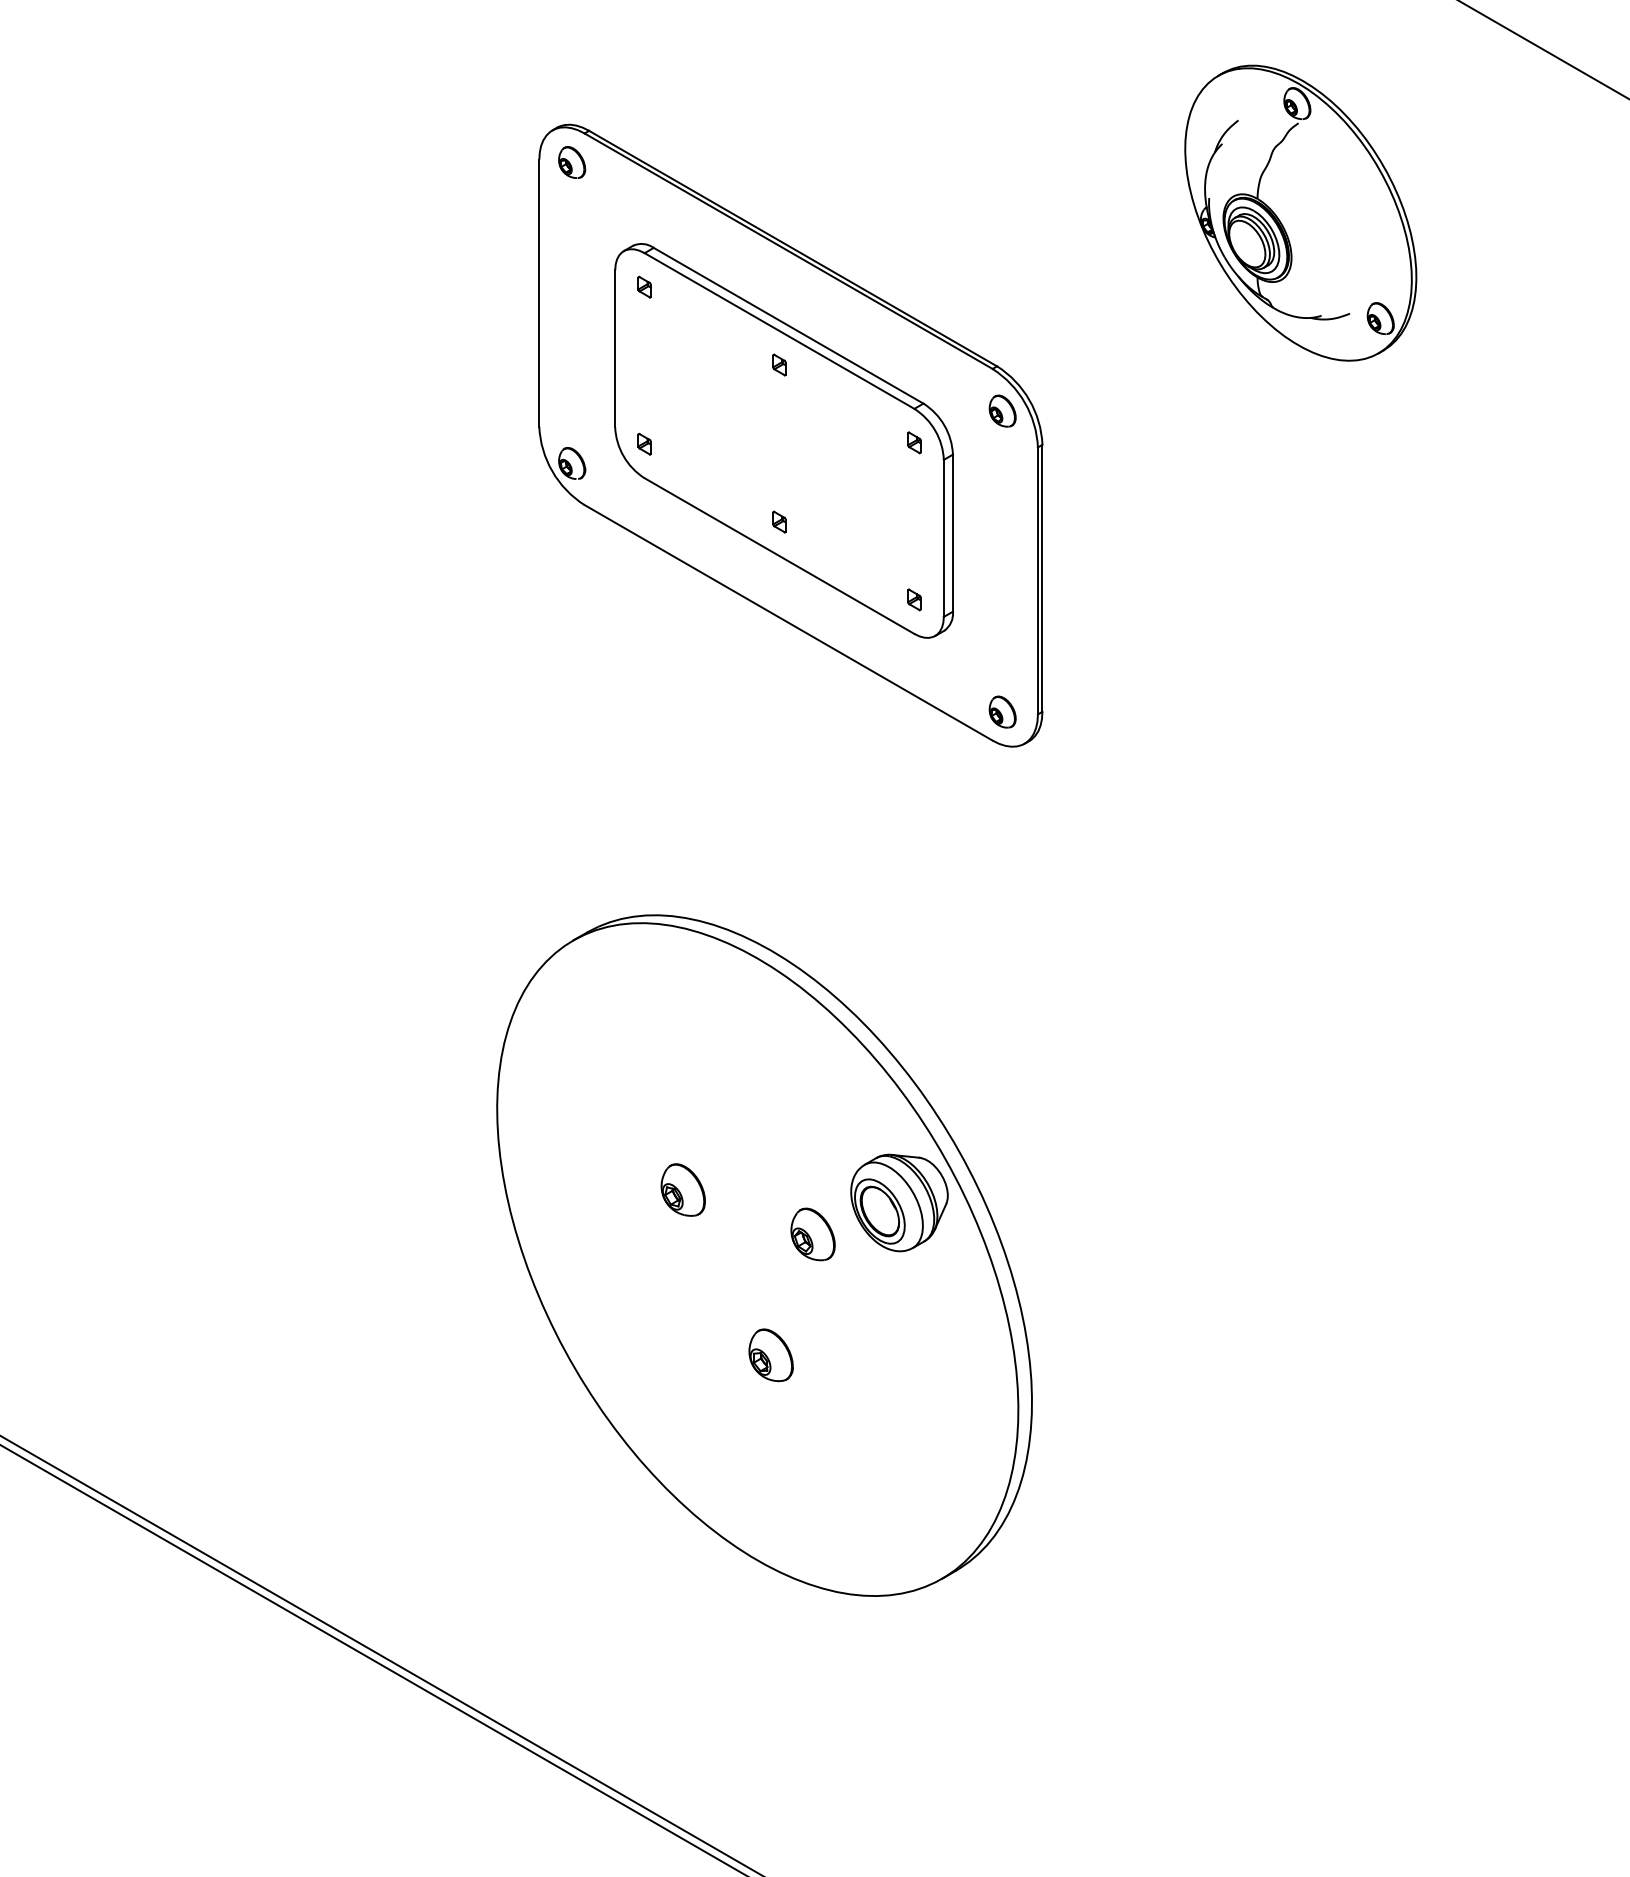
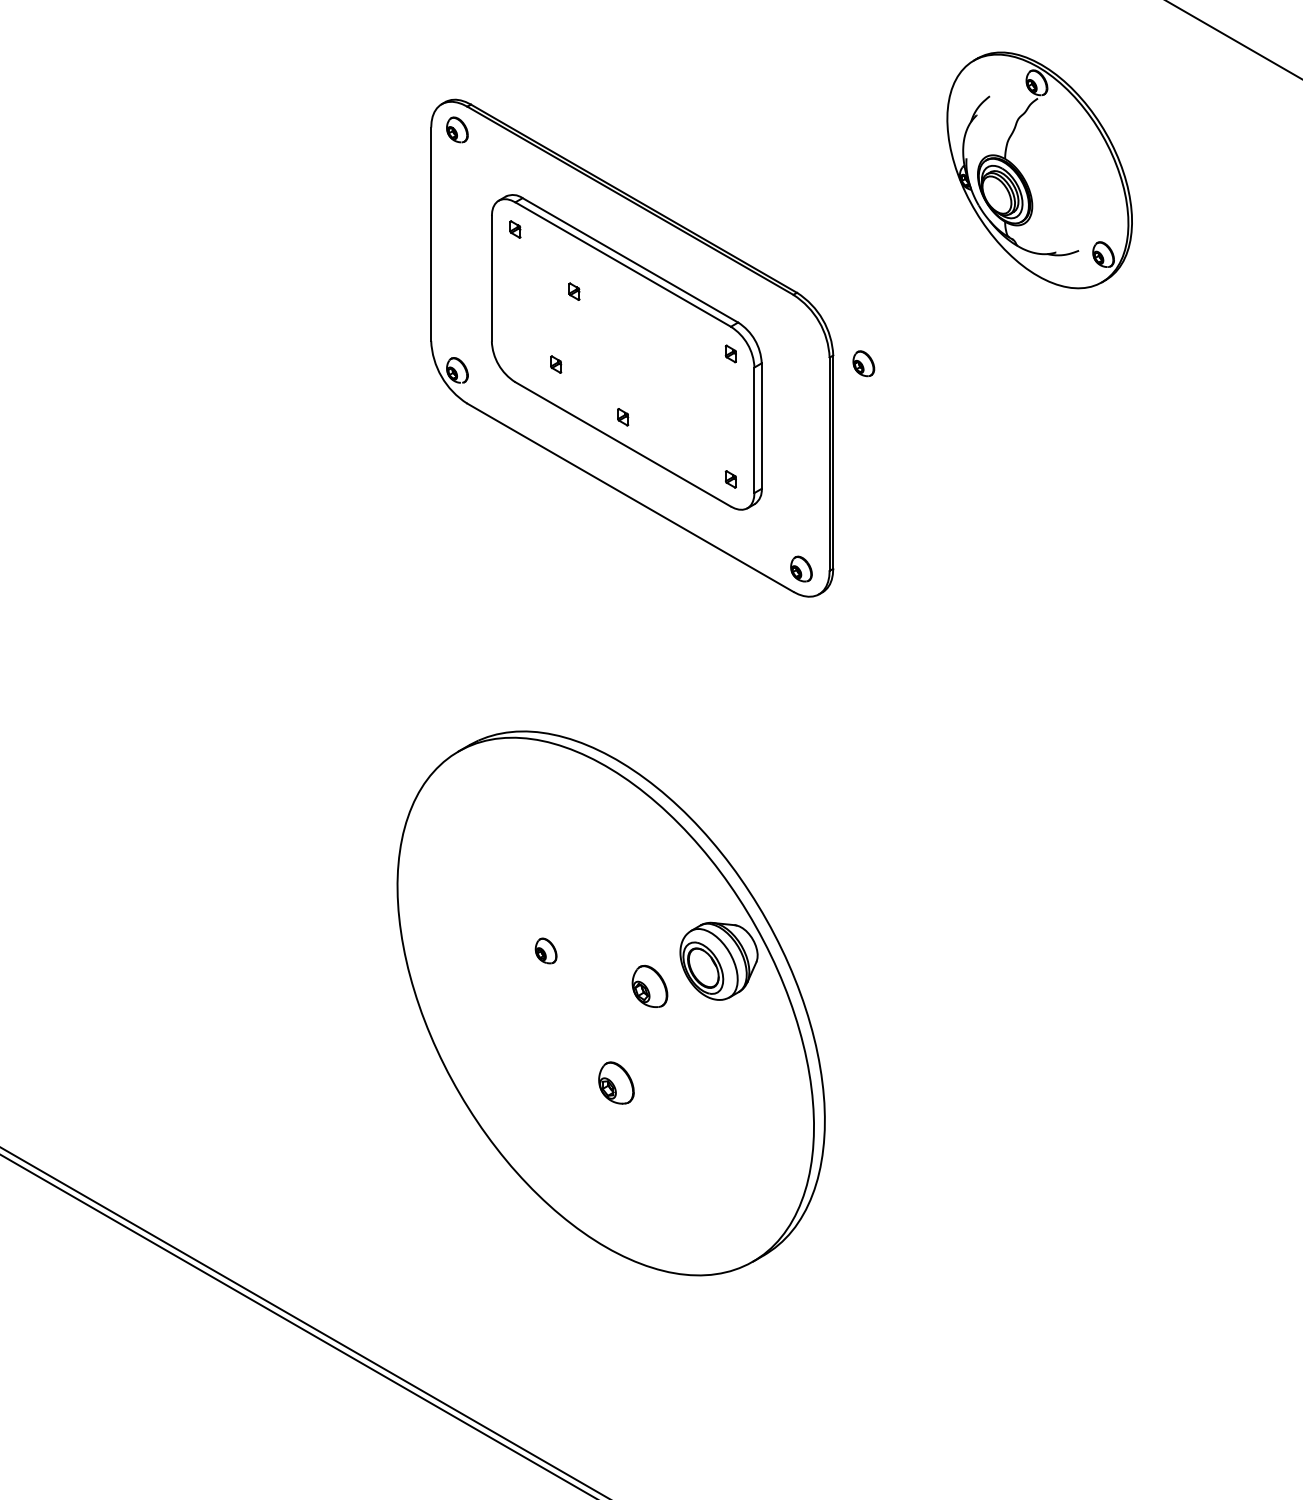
part: (779, 364) -> (574, 291), moved
part: (1002, 410) -> (863, 363), moved
part: (644, 443) -> (556, 364), moved
part: (682, 1189) -> (545, 950), size x0.6

